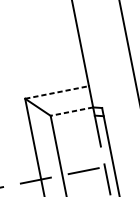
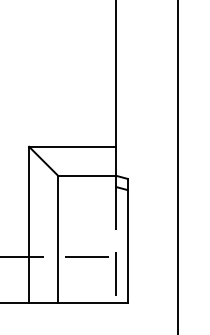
line: (57, 92) -> (73, 146), dashed -> solid
line: (72, 111) -> (87, 175), dashed -> solid

